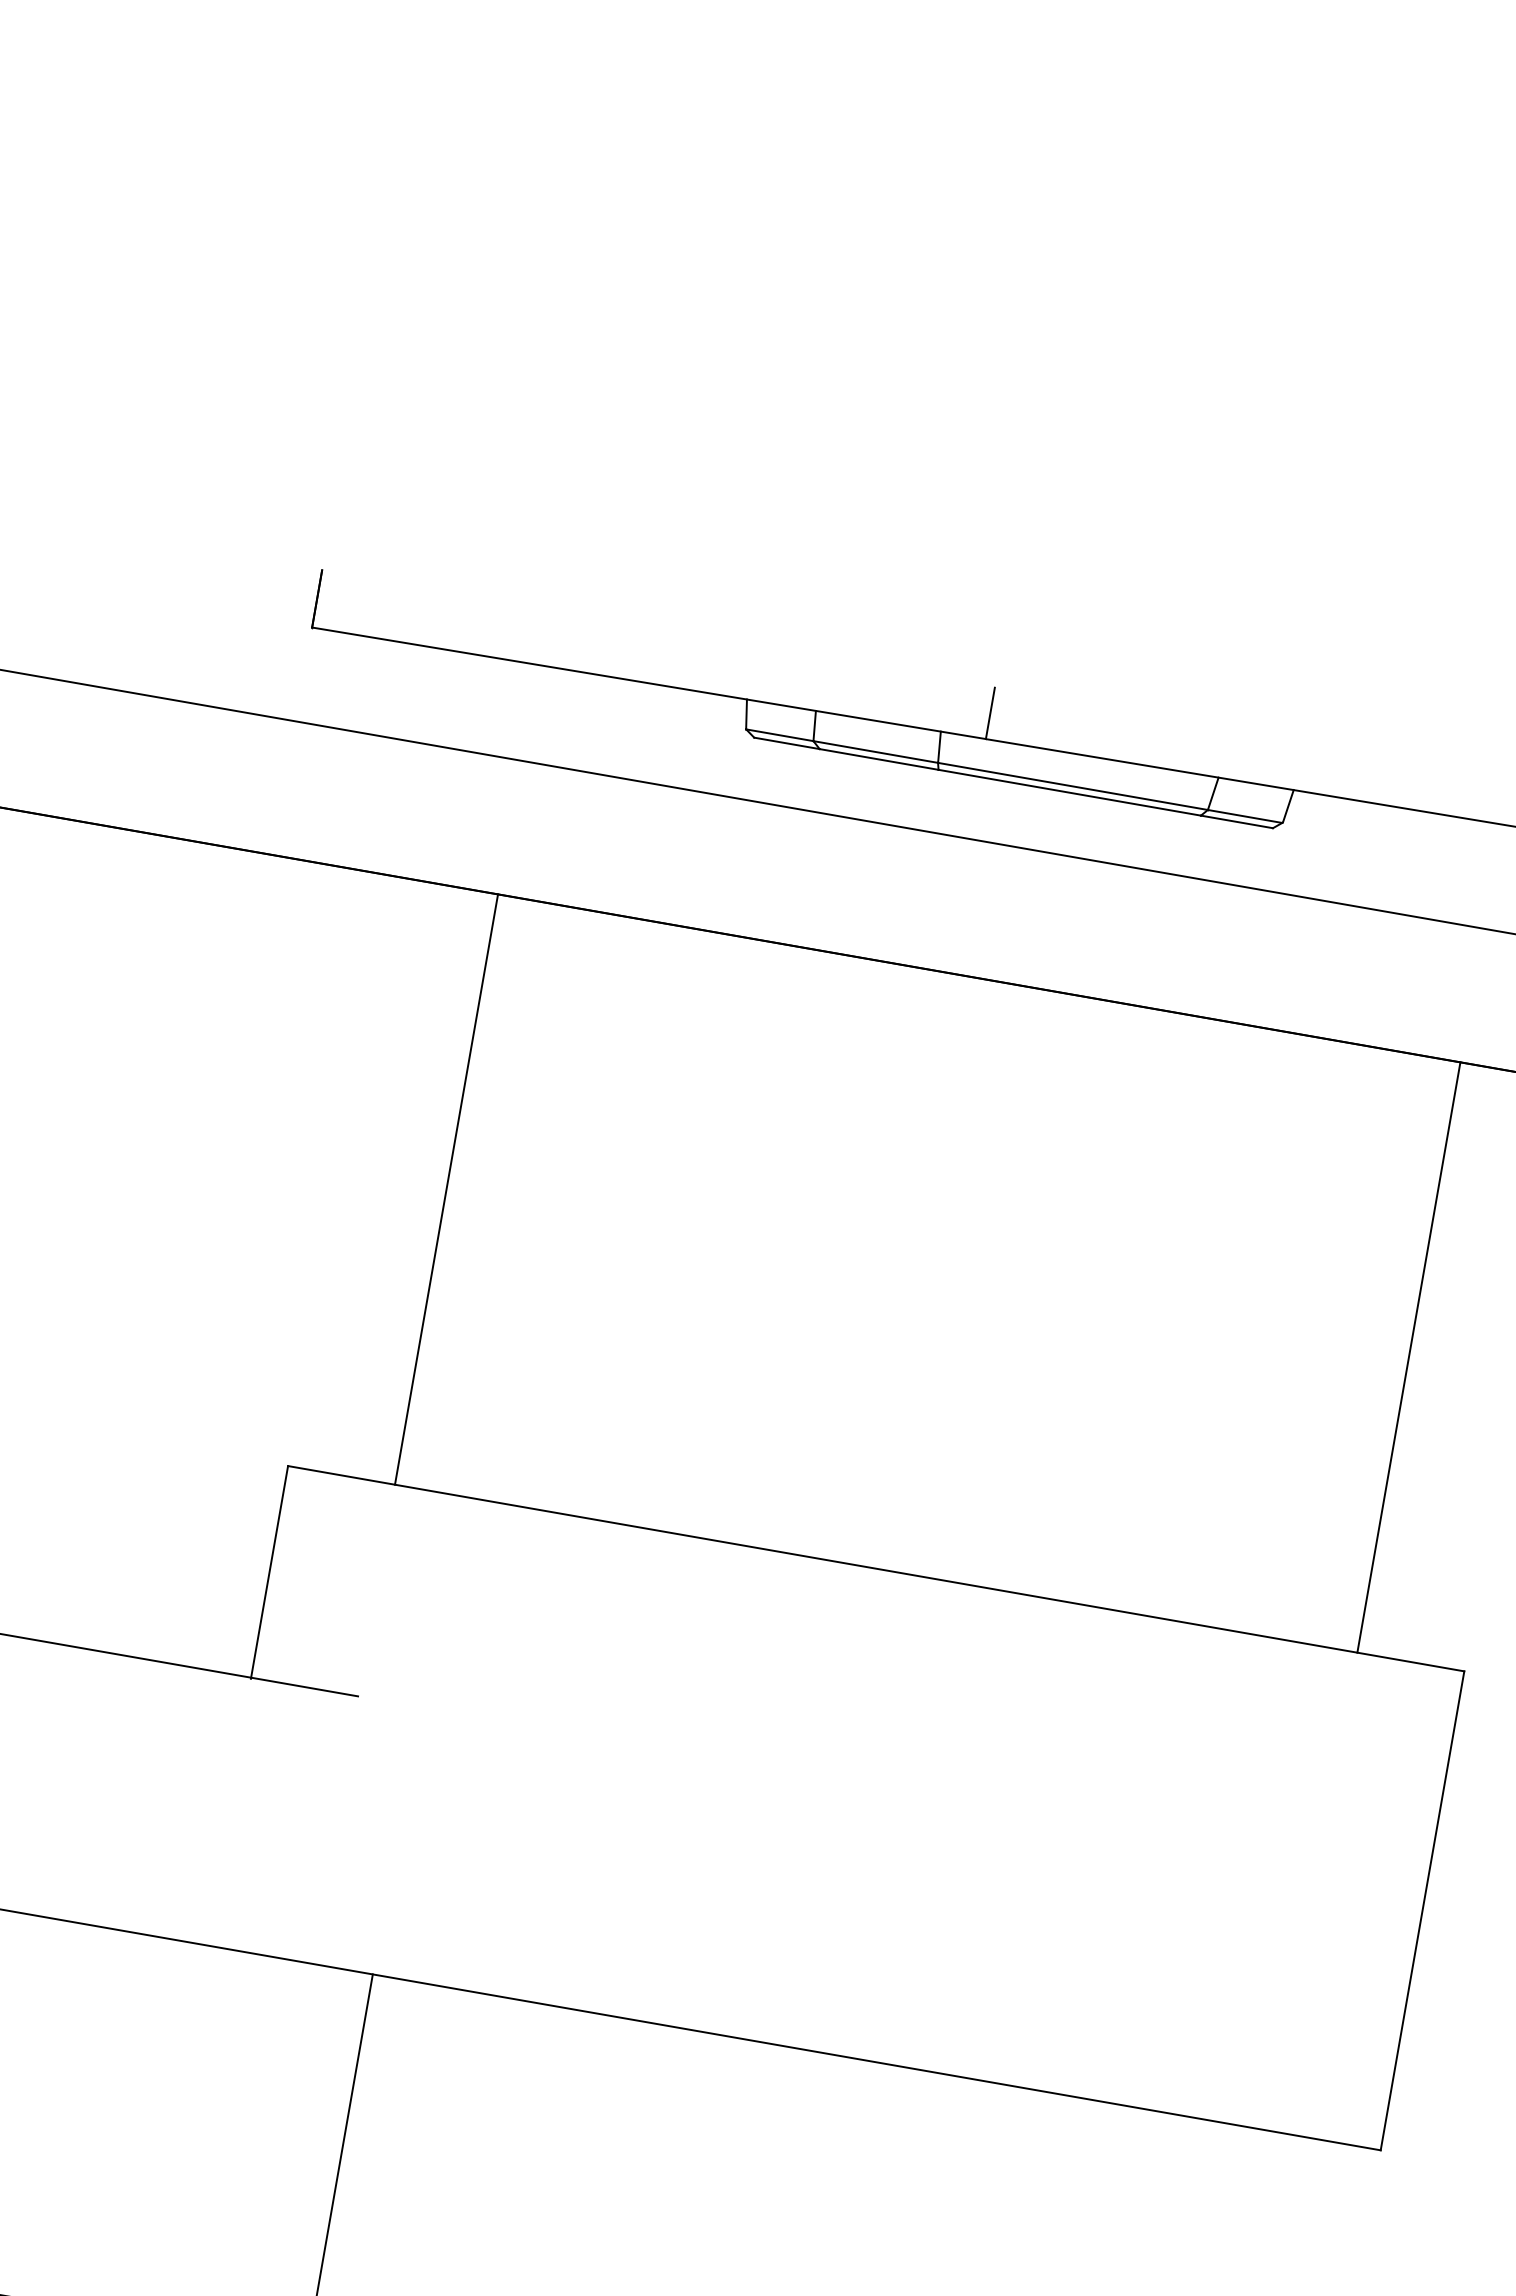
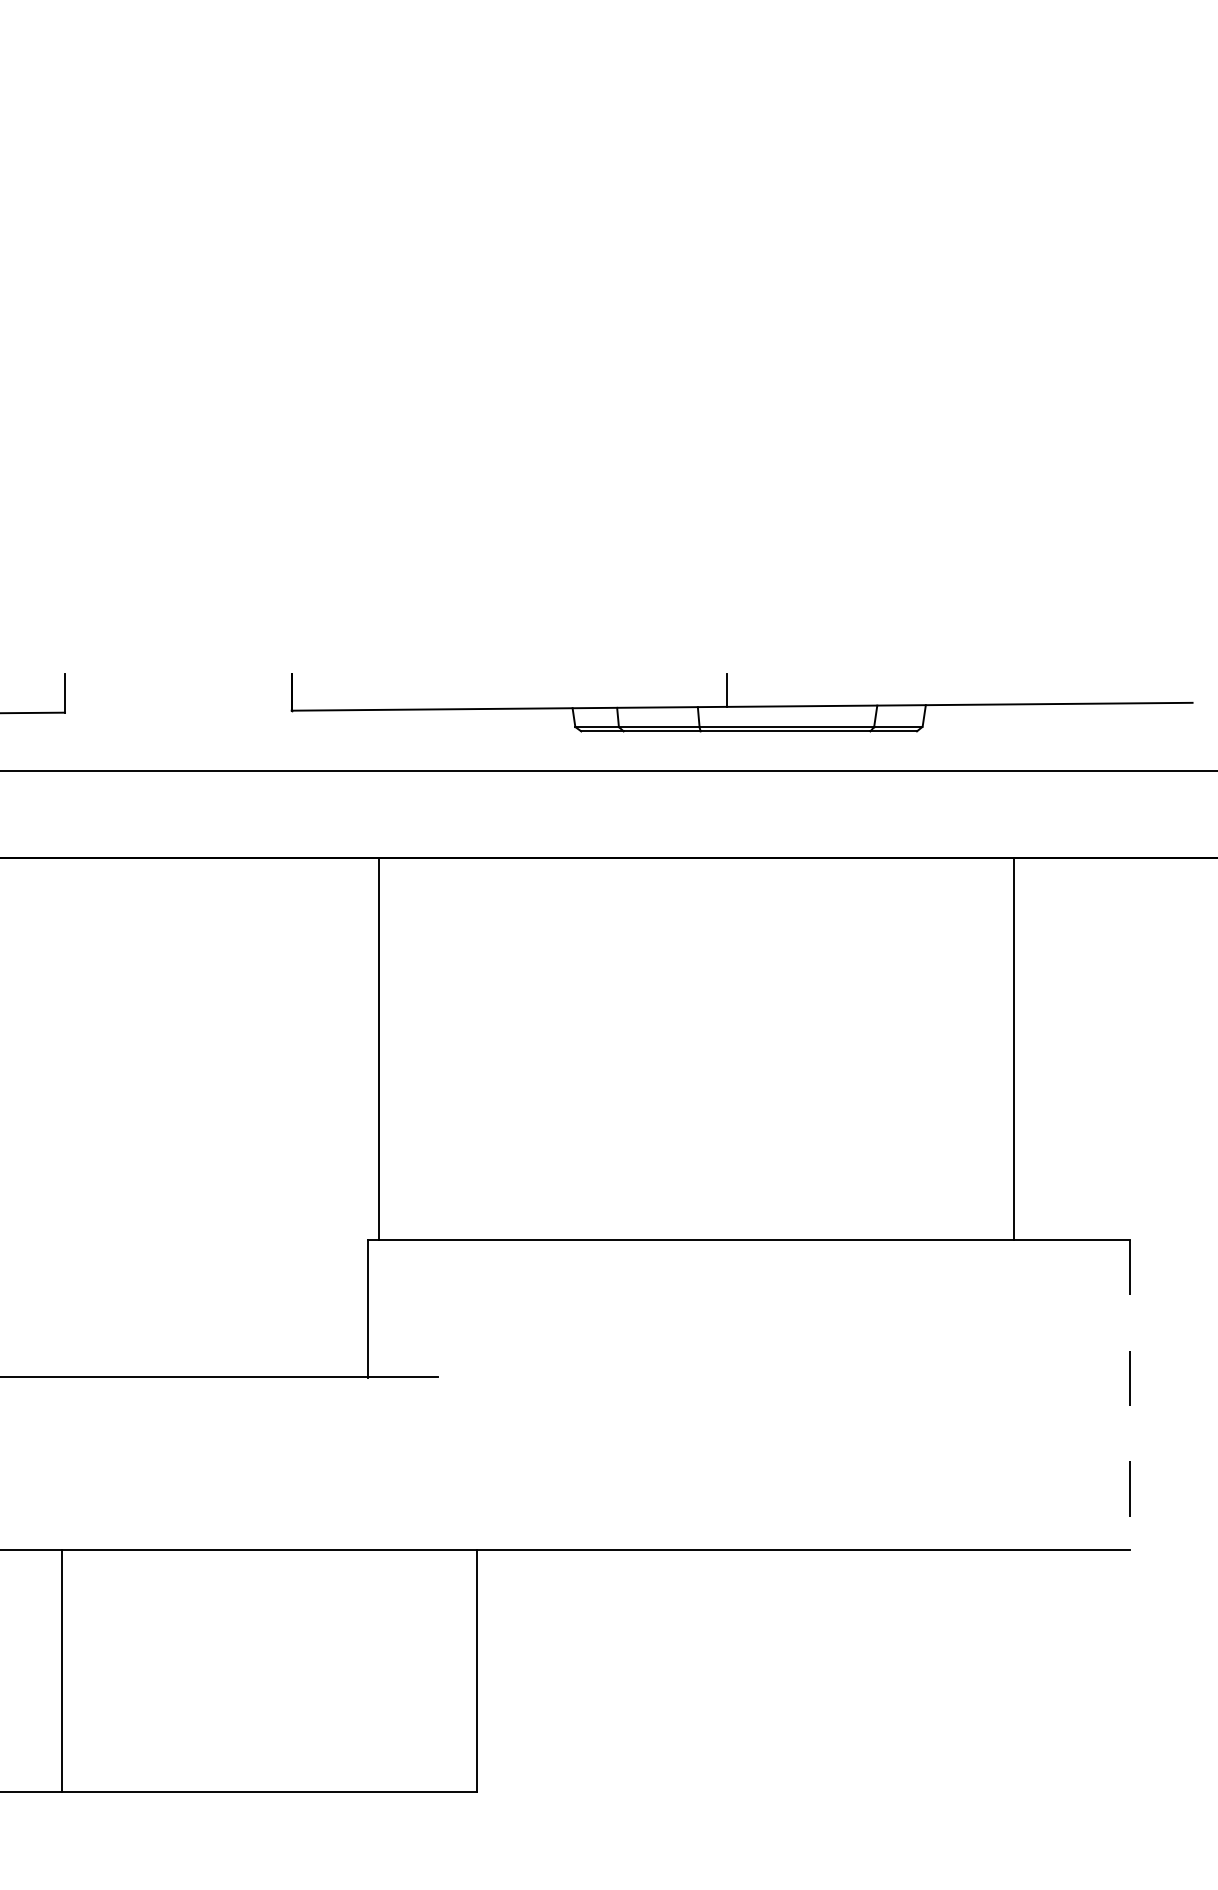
line: (446, 1188) -> (378, 1048), moved
line: (1409, 1356) -> (1014, 1048), moved
line: (1422, 1910) -> (1129, 1394), solid -> dashed

